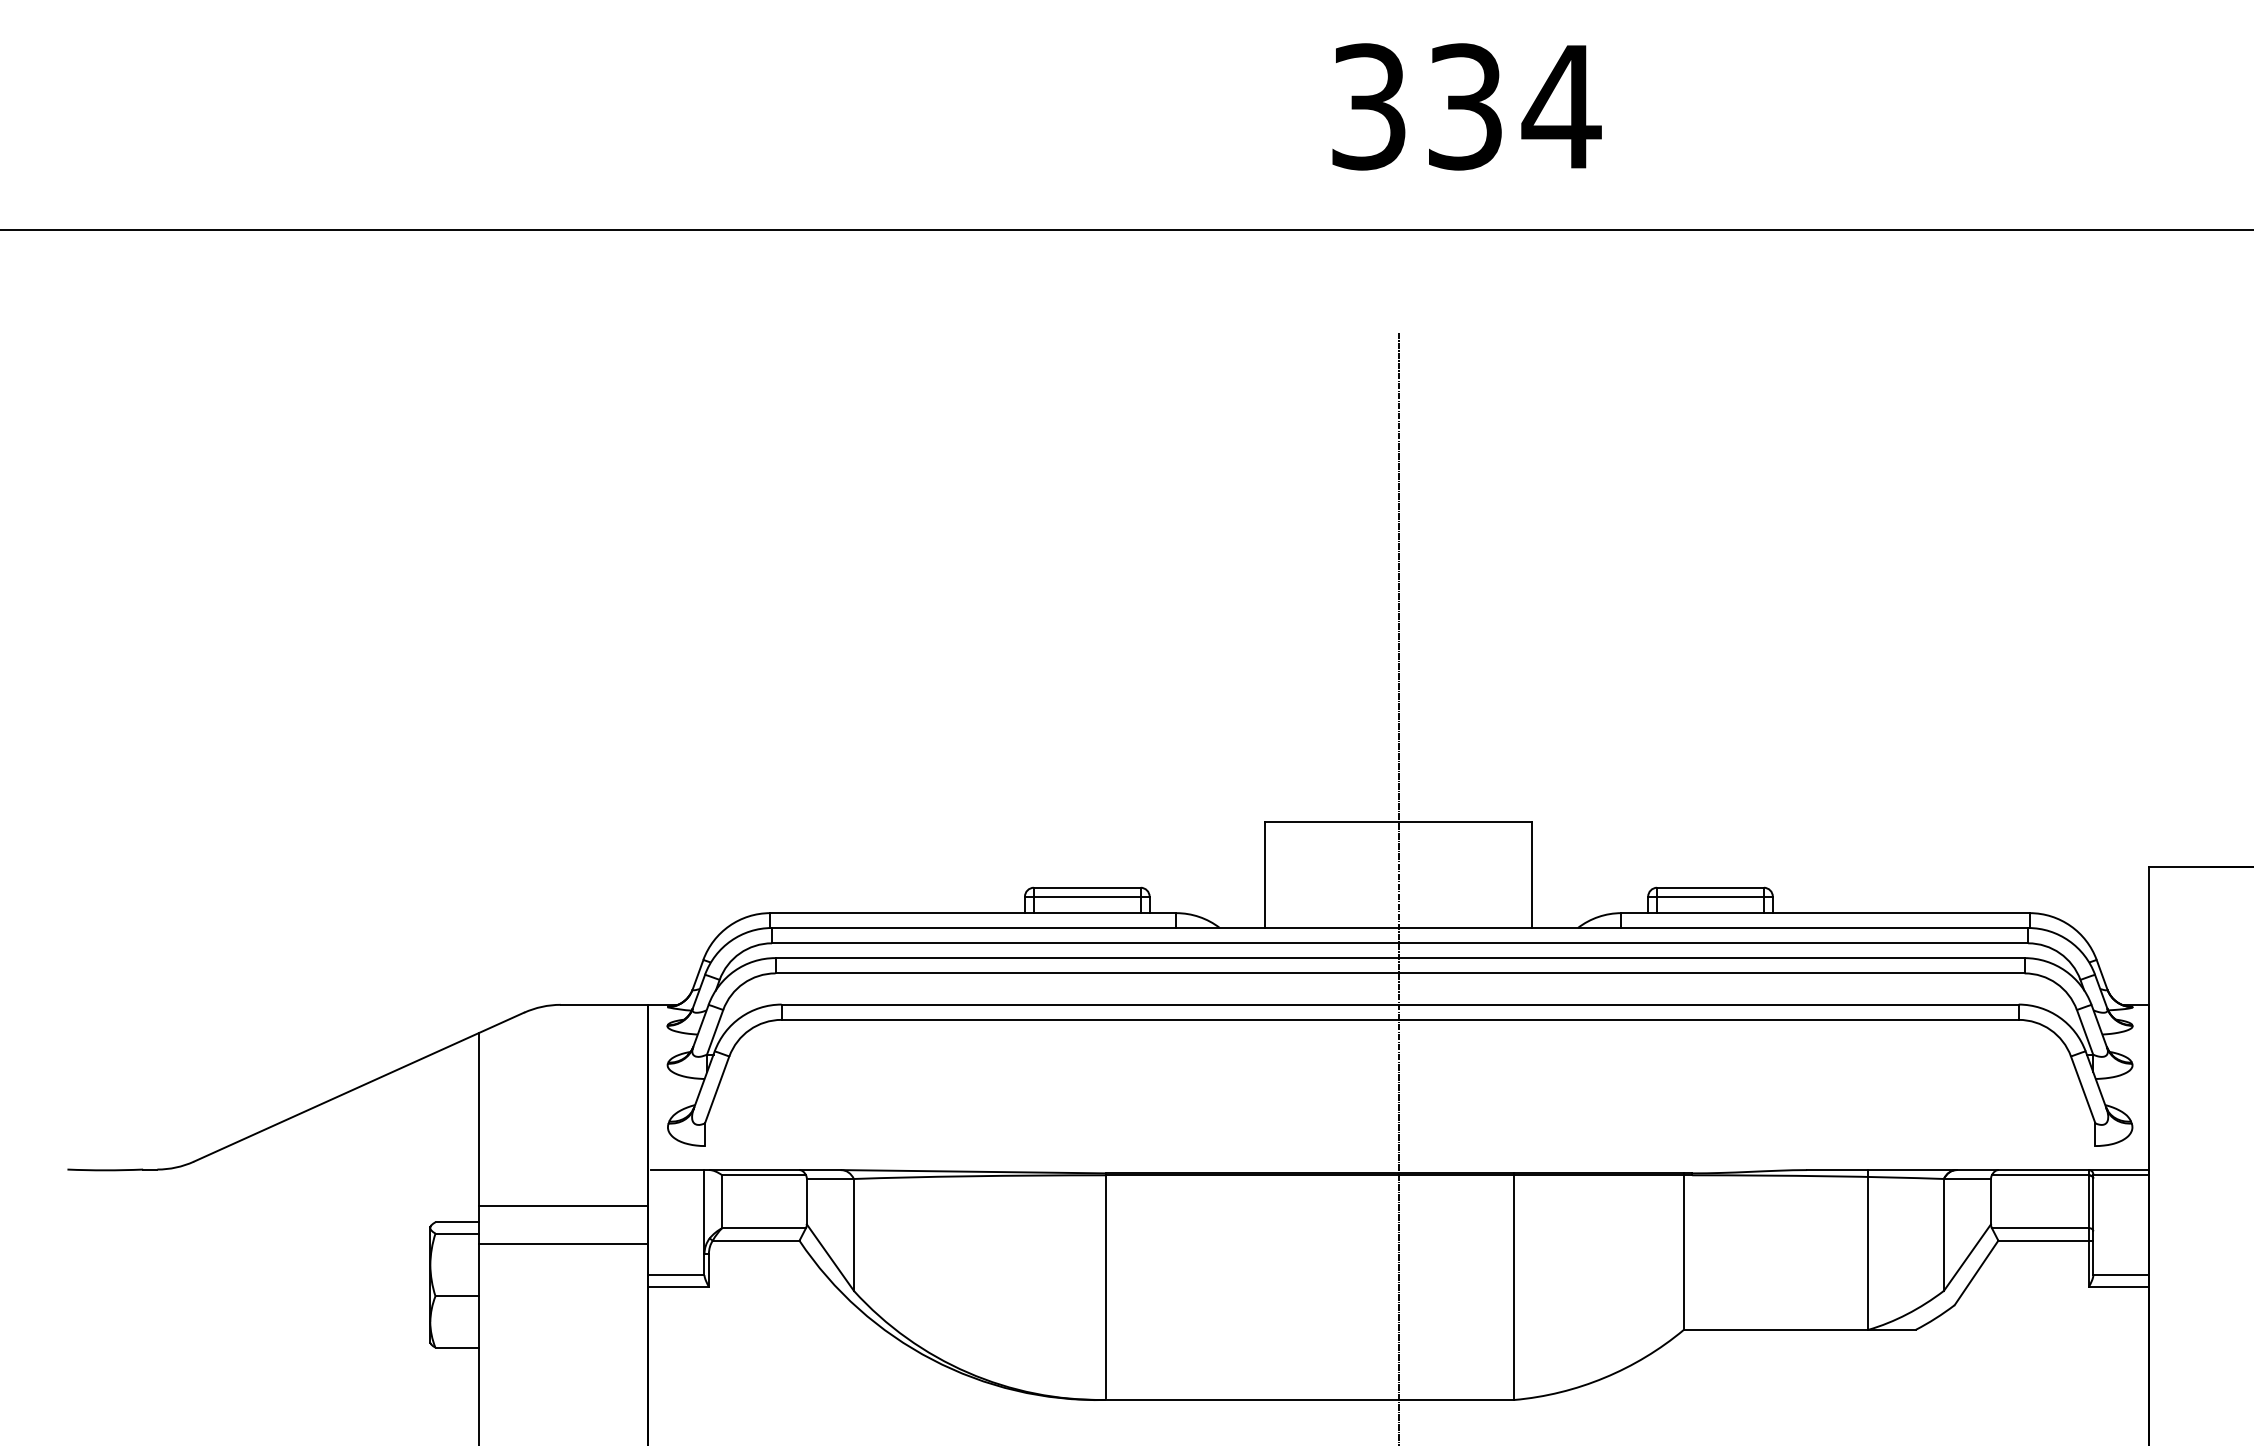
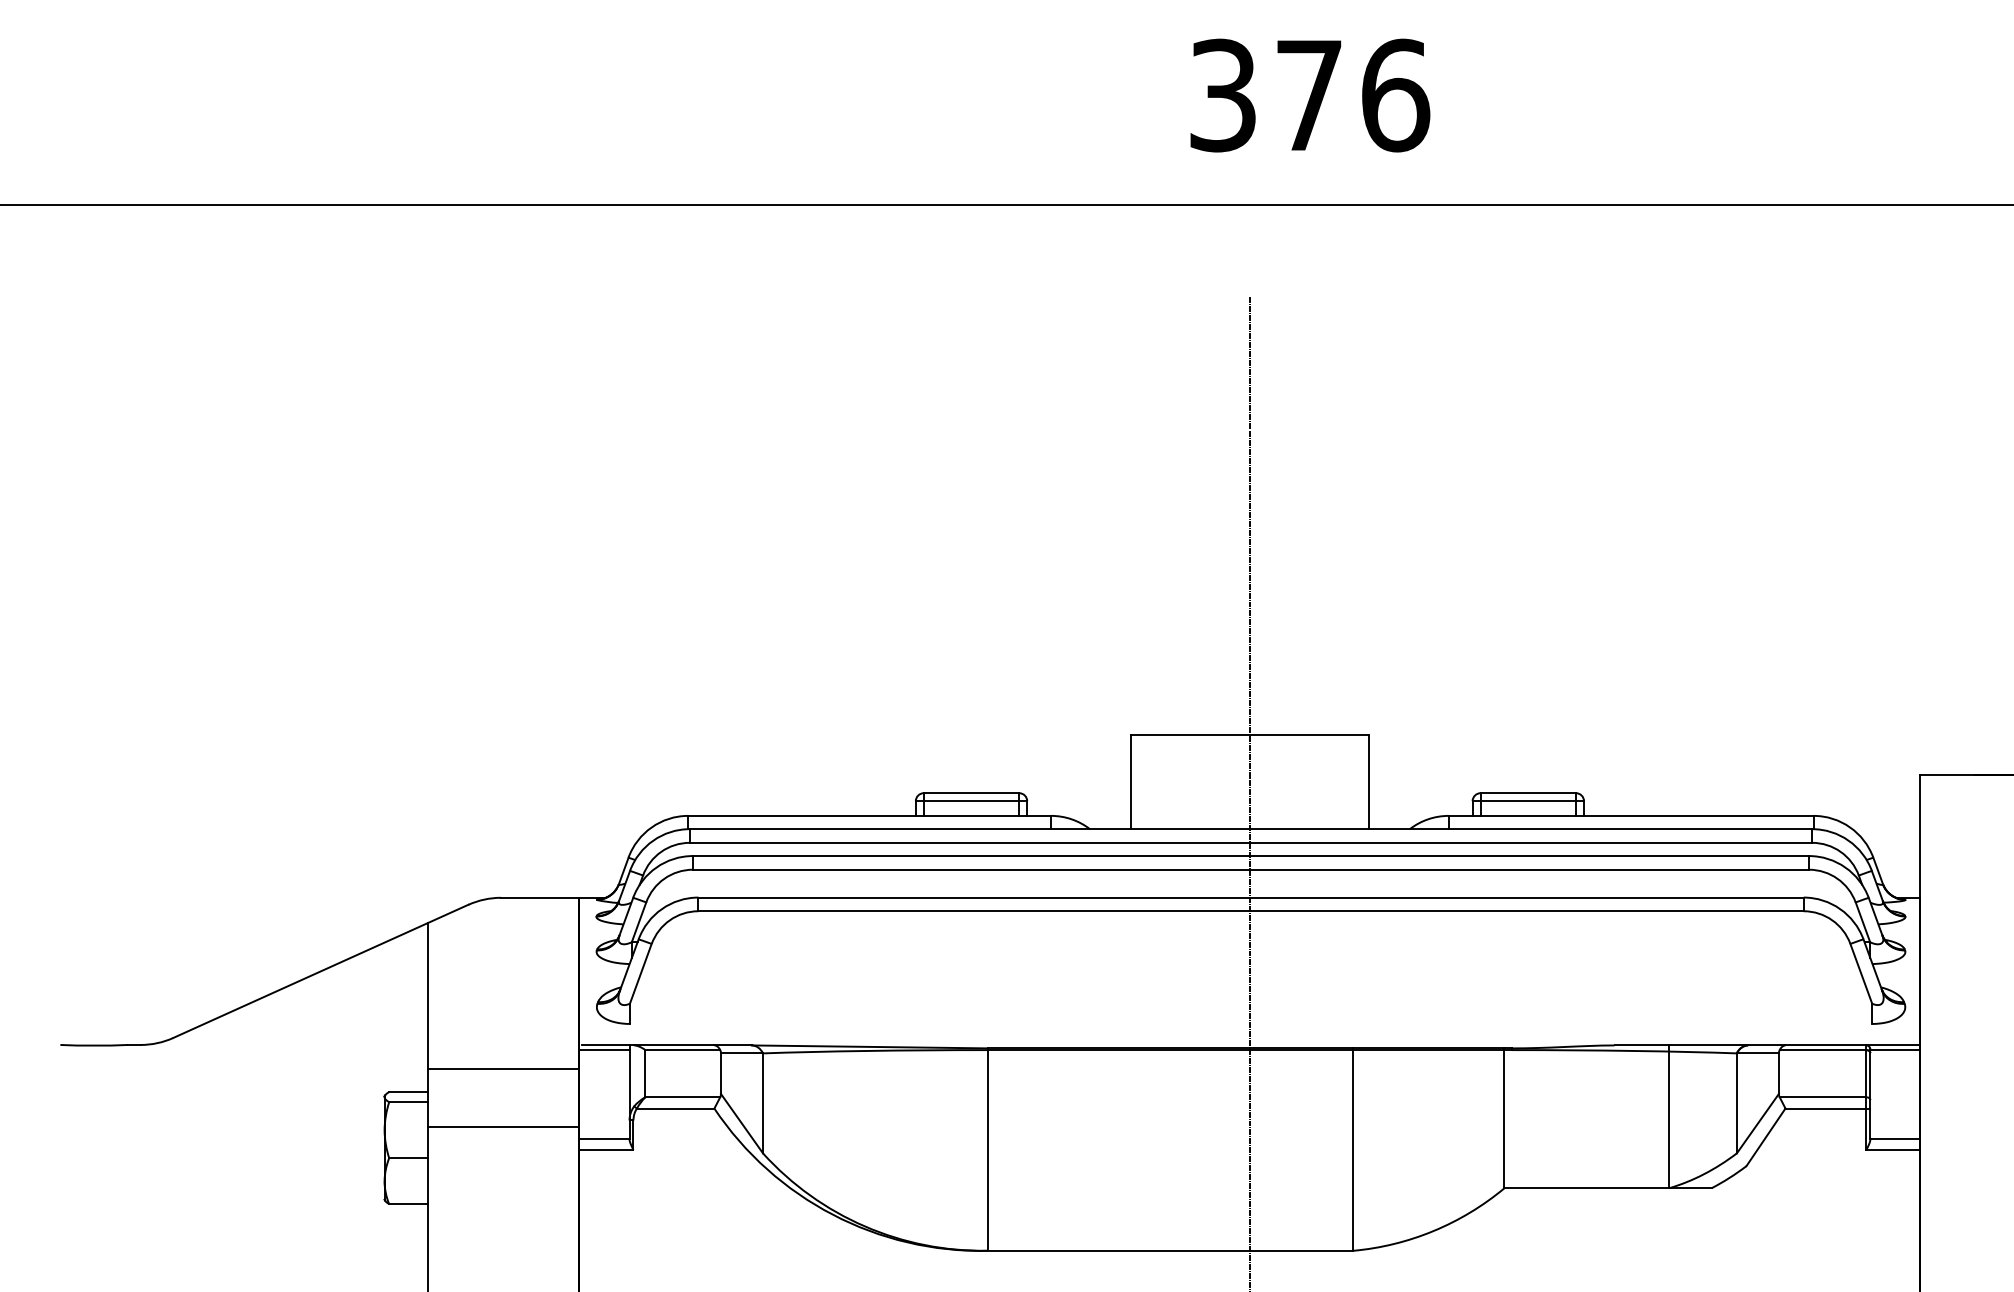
text: (1514, 106) -> (1353, 95), 334 -> 376
line: (676, 1174) -> (604, 1049), added
line: (563, 1205) -> (503, 1127), moved
line: (563, 1244) -> (503, 1068), moved

